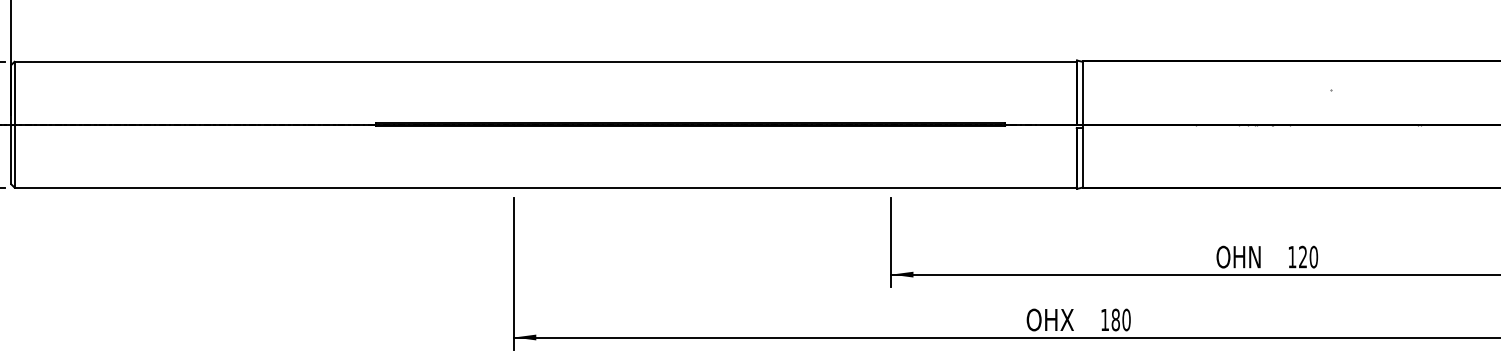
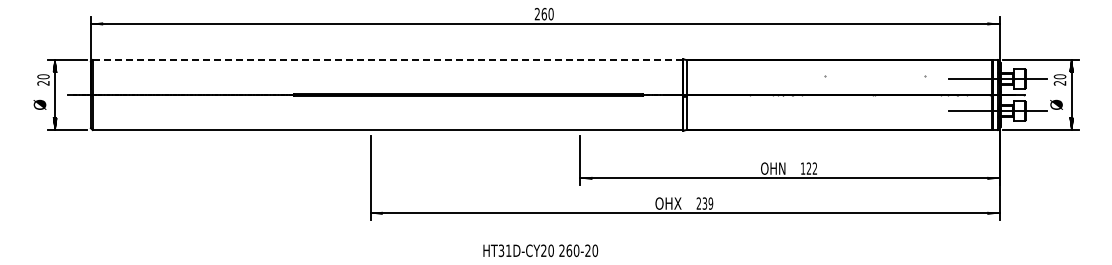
line: (544, 62) -> (387, 60), solid -> dashed
text: (1312, 256) -> (814, 168), 120 -> 122
text: (1115, 319) -> (704, 203), 180 -> 239

